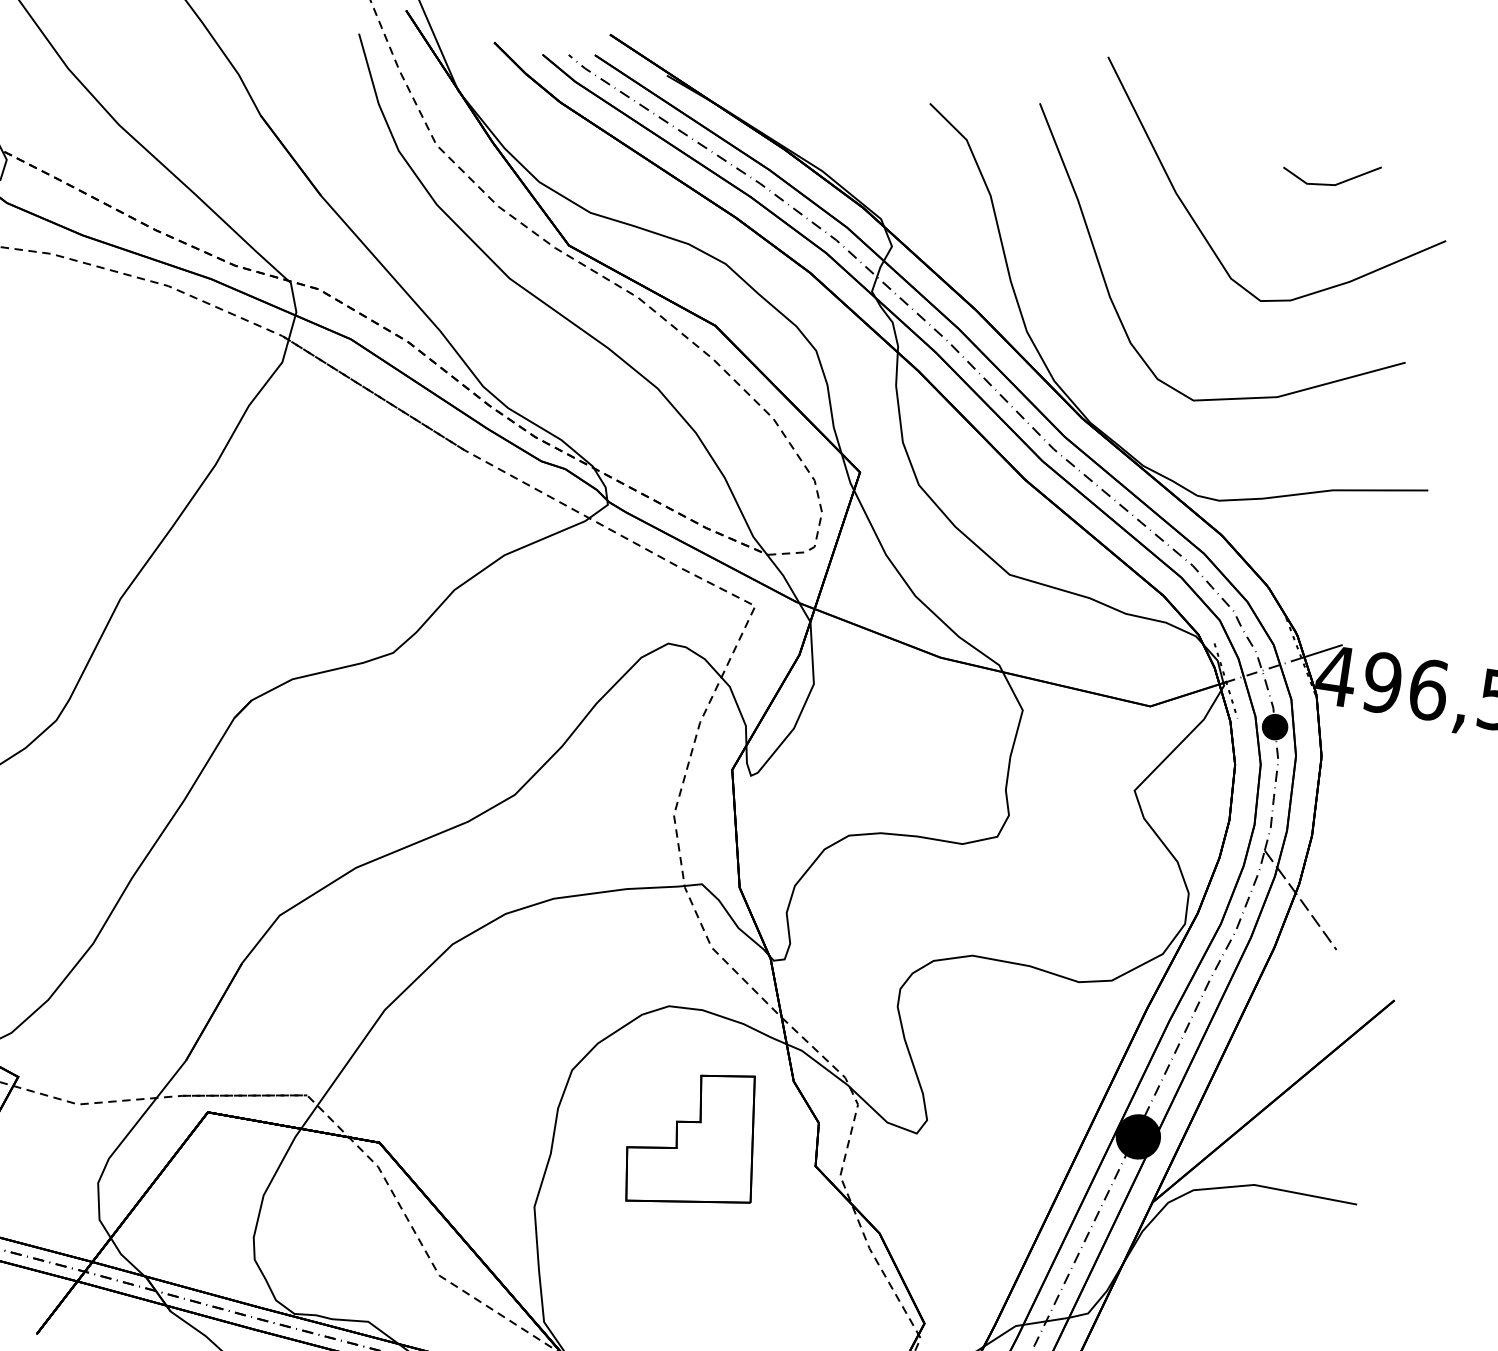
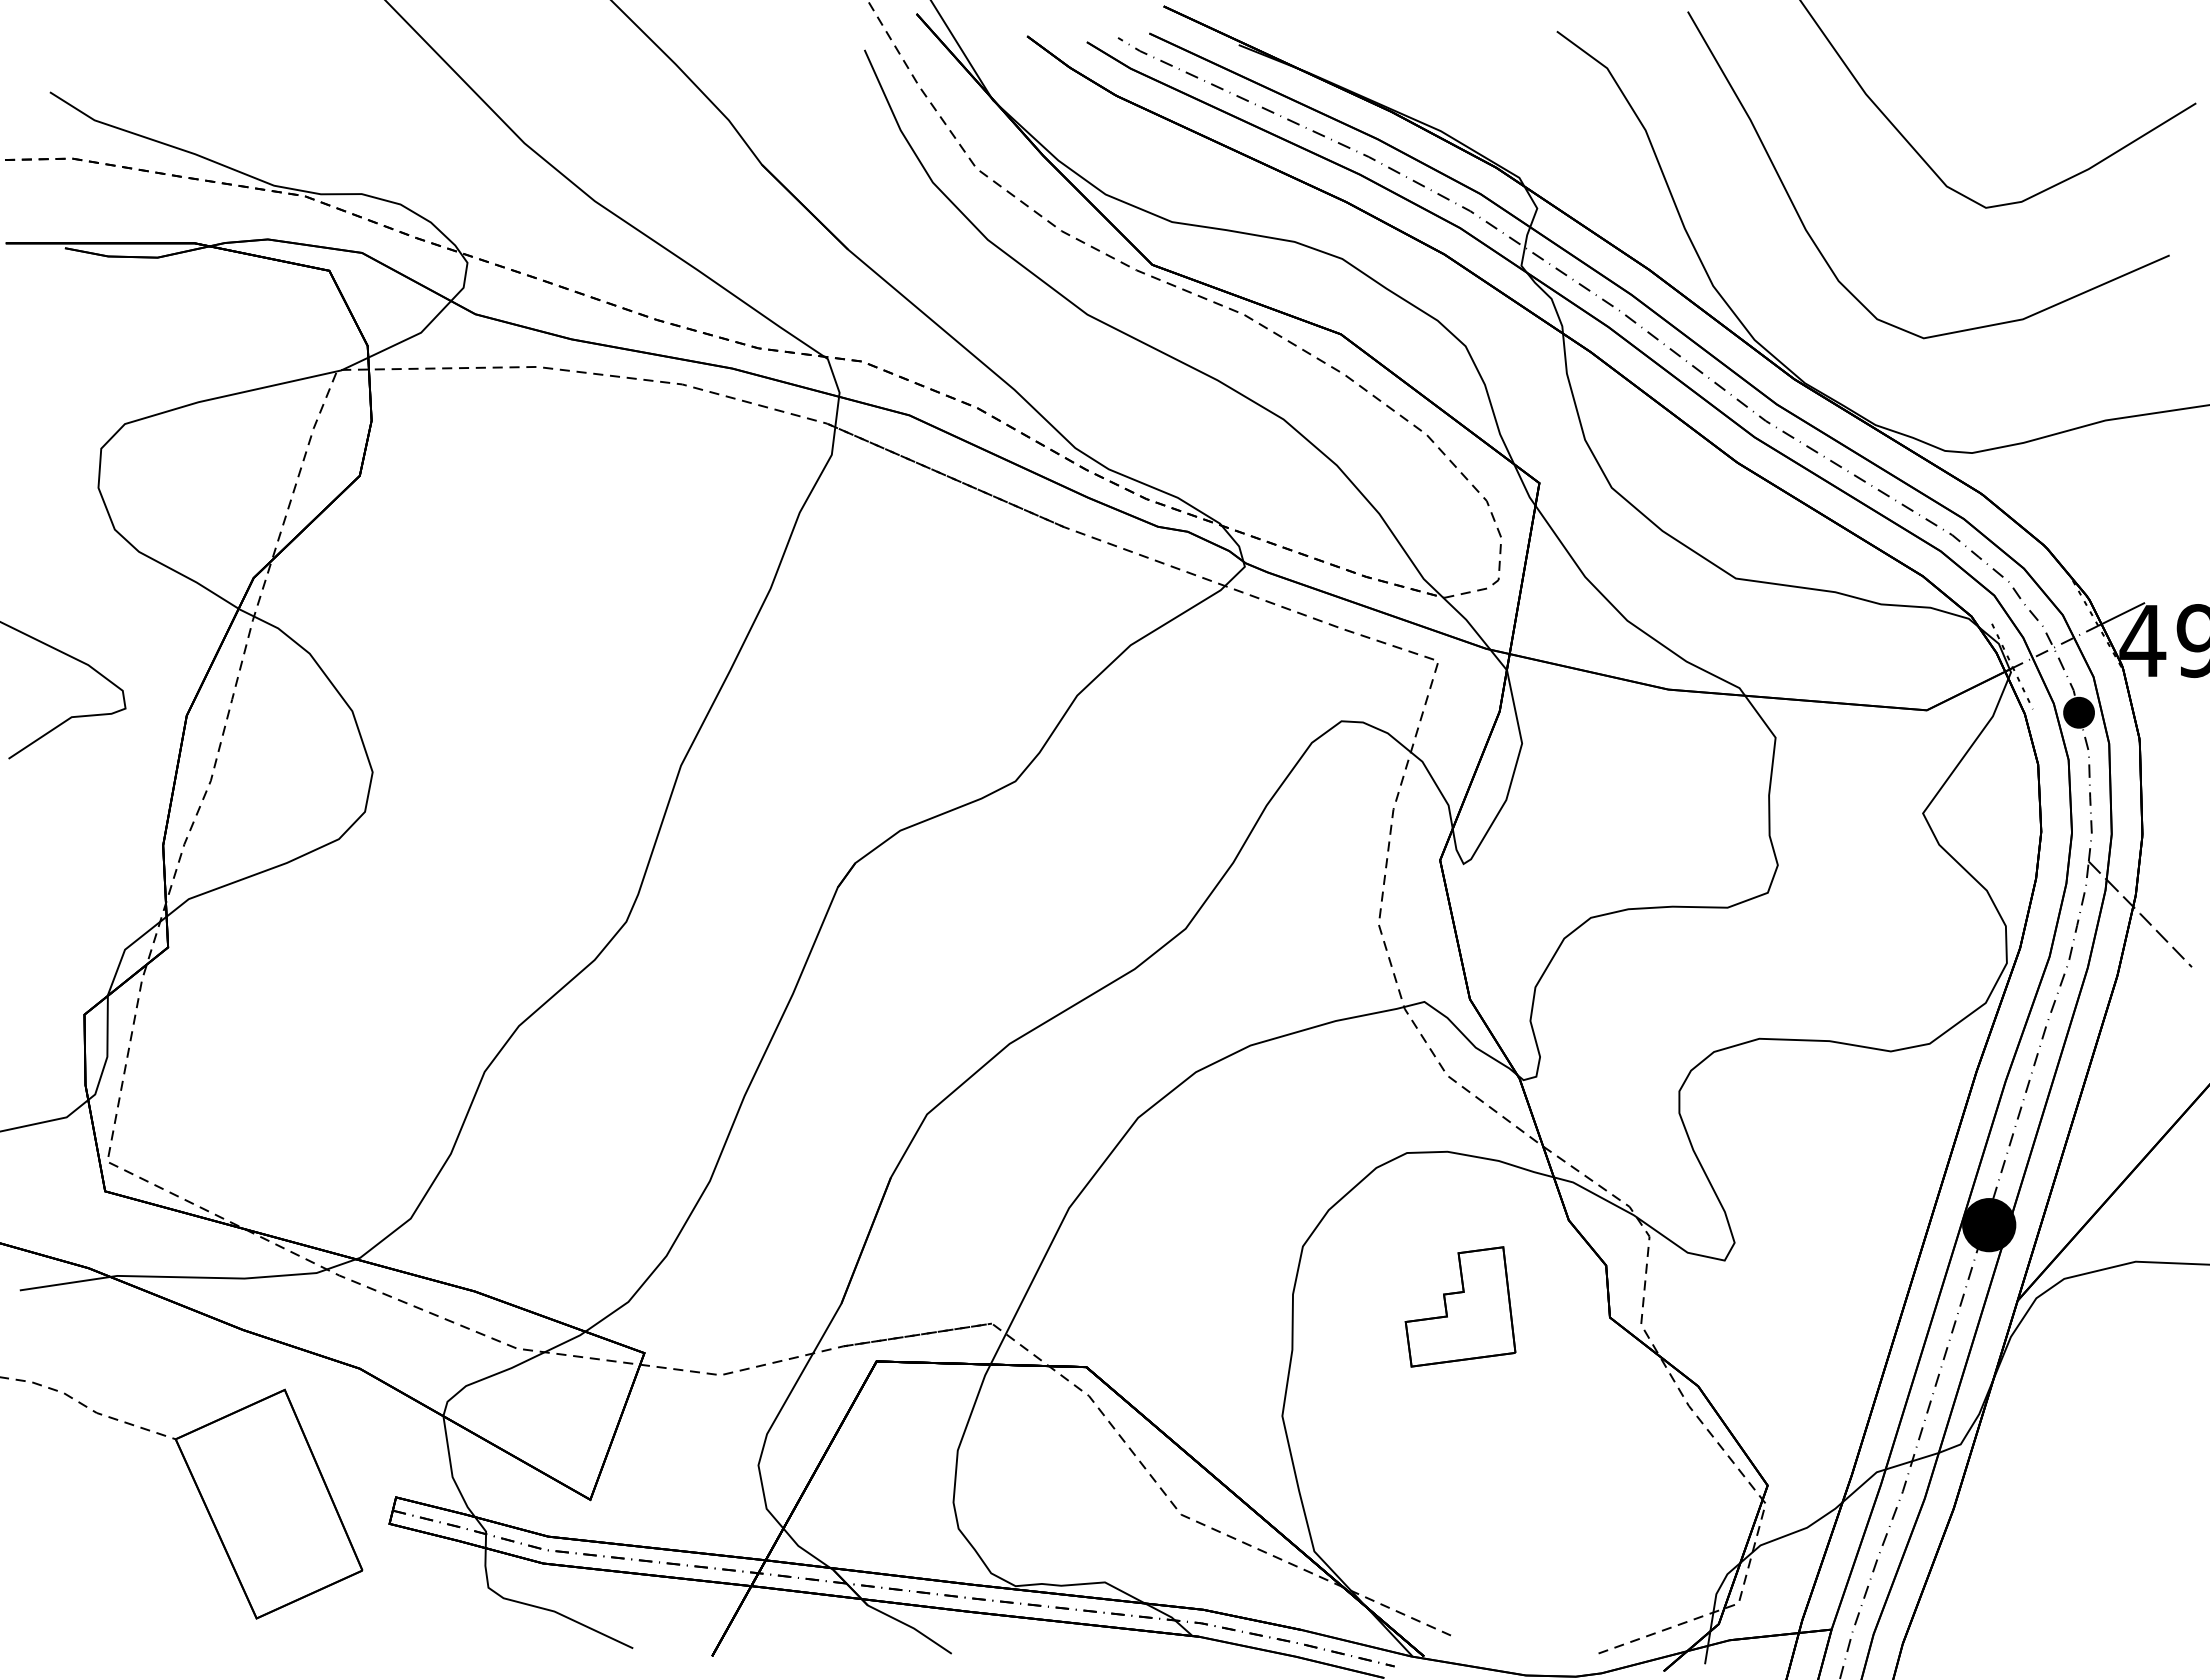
line: (1333, 183) -> (2051, 55), removed
part: (694, 1138) -> (1460, 1306), size x0.7

